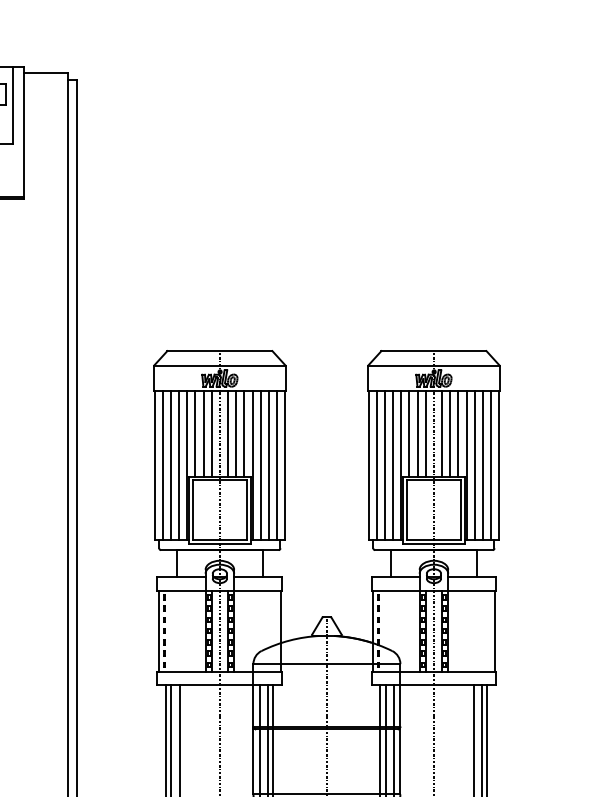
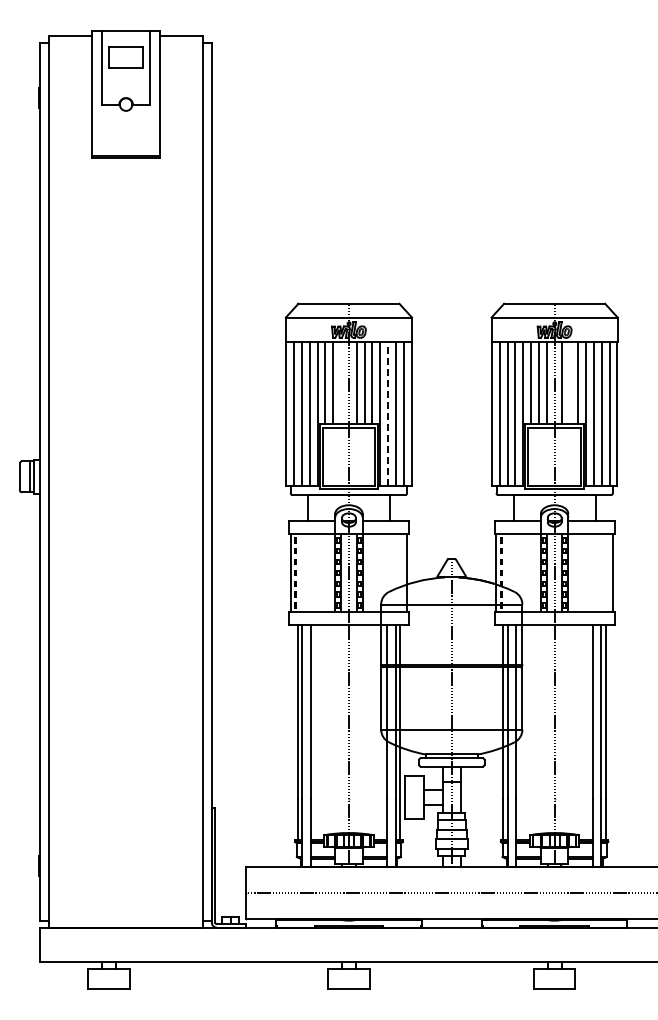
line: (212, 434) -> (341, 383), removed
line: (450, 434) -> (570, 383), removed
line: (261, 465) -> (388, 413), solid -> dashed

